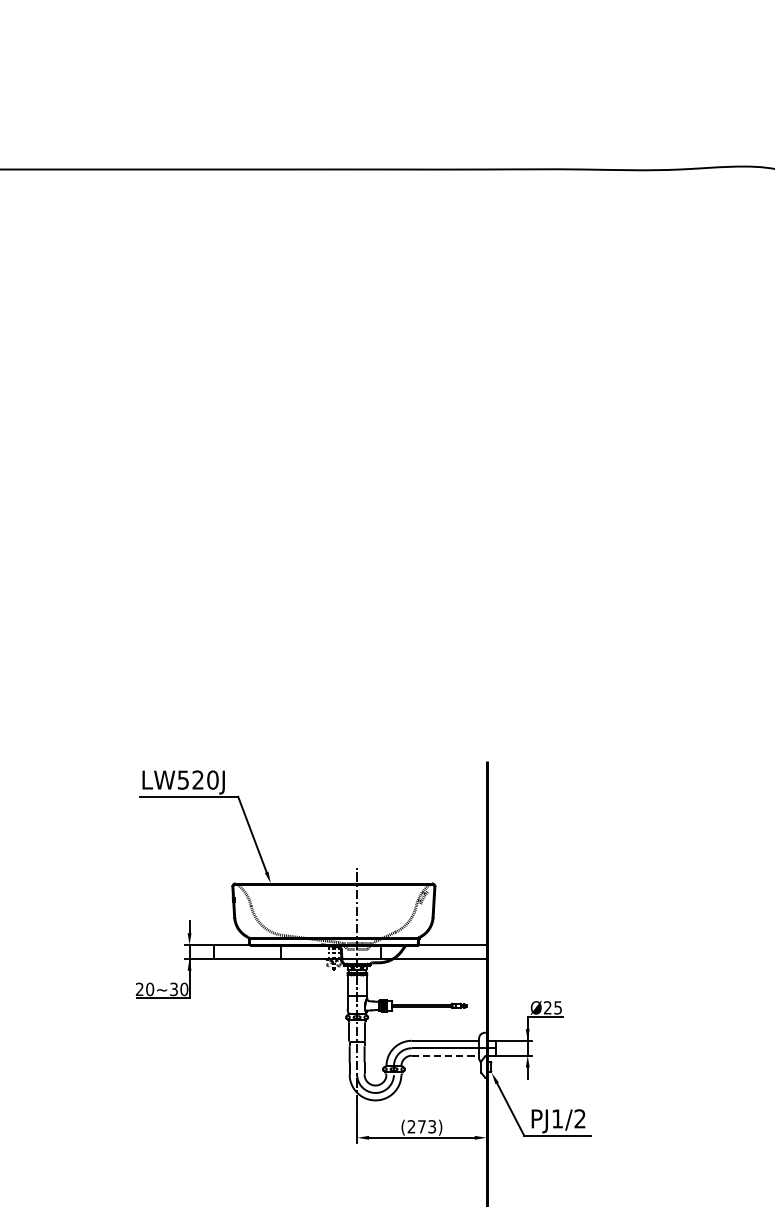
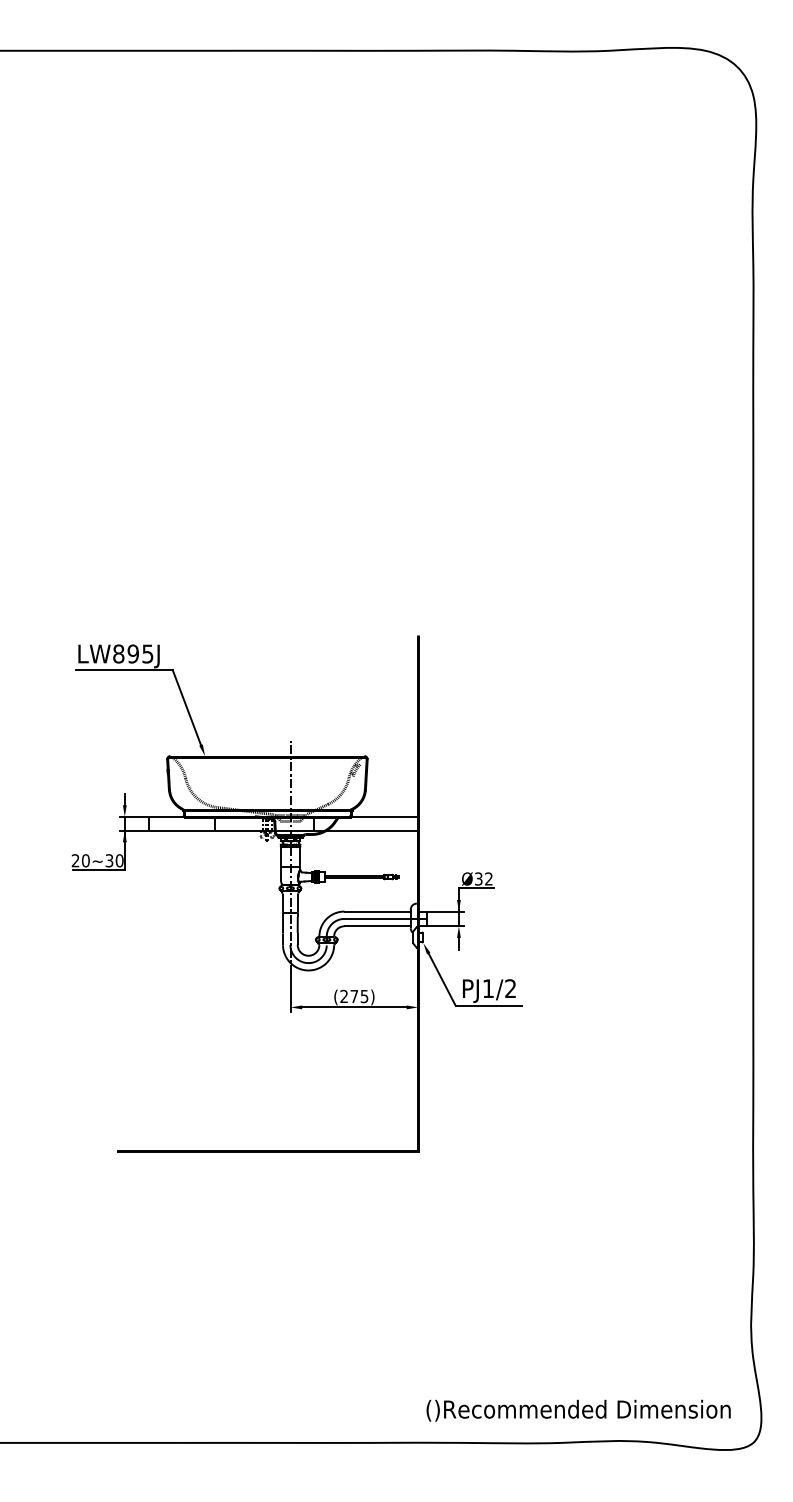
text: (198, 779) -> (133, 653), LW520J -> LW895J
text: (552, 1007) -> (483, 878), Ø25 -> Ø32
line: (446, 1055) -> (378, 926), dashed -> solid
text: (432, 1125) -> (364, 995), (273) -> (275)

